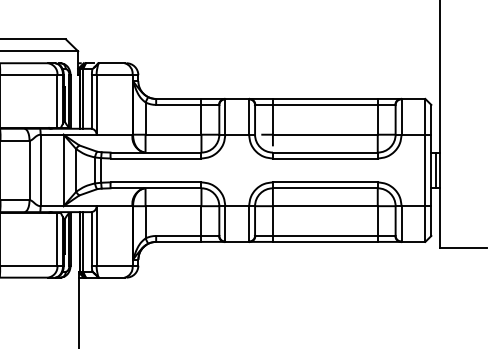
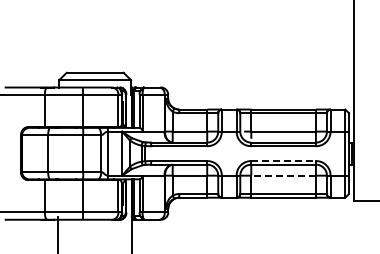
line: (326, 181) -> (284, 160), solid -> dashed
line: (325, 205) -> (283, 175), solid -> dashed

